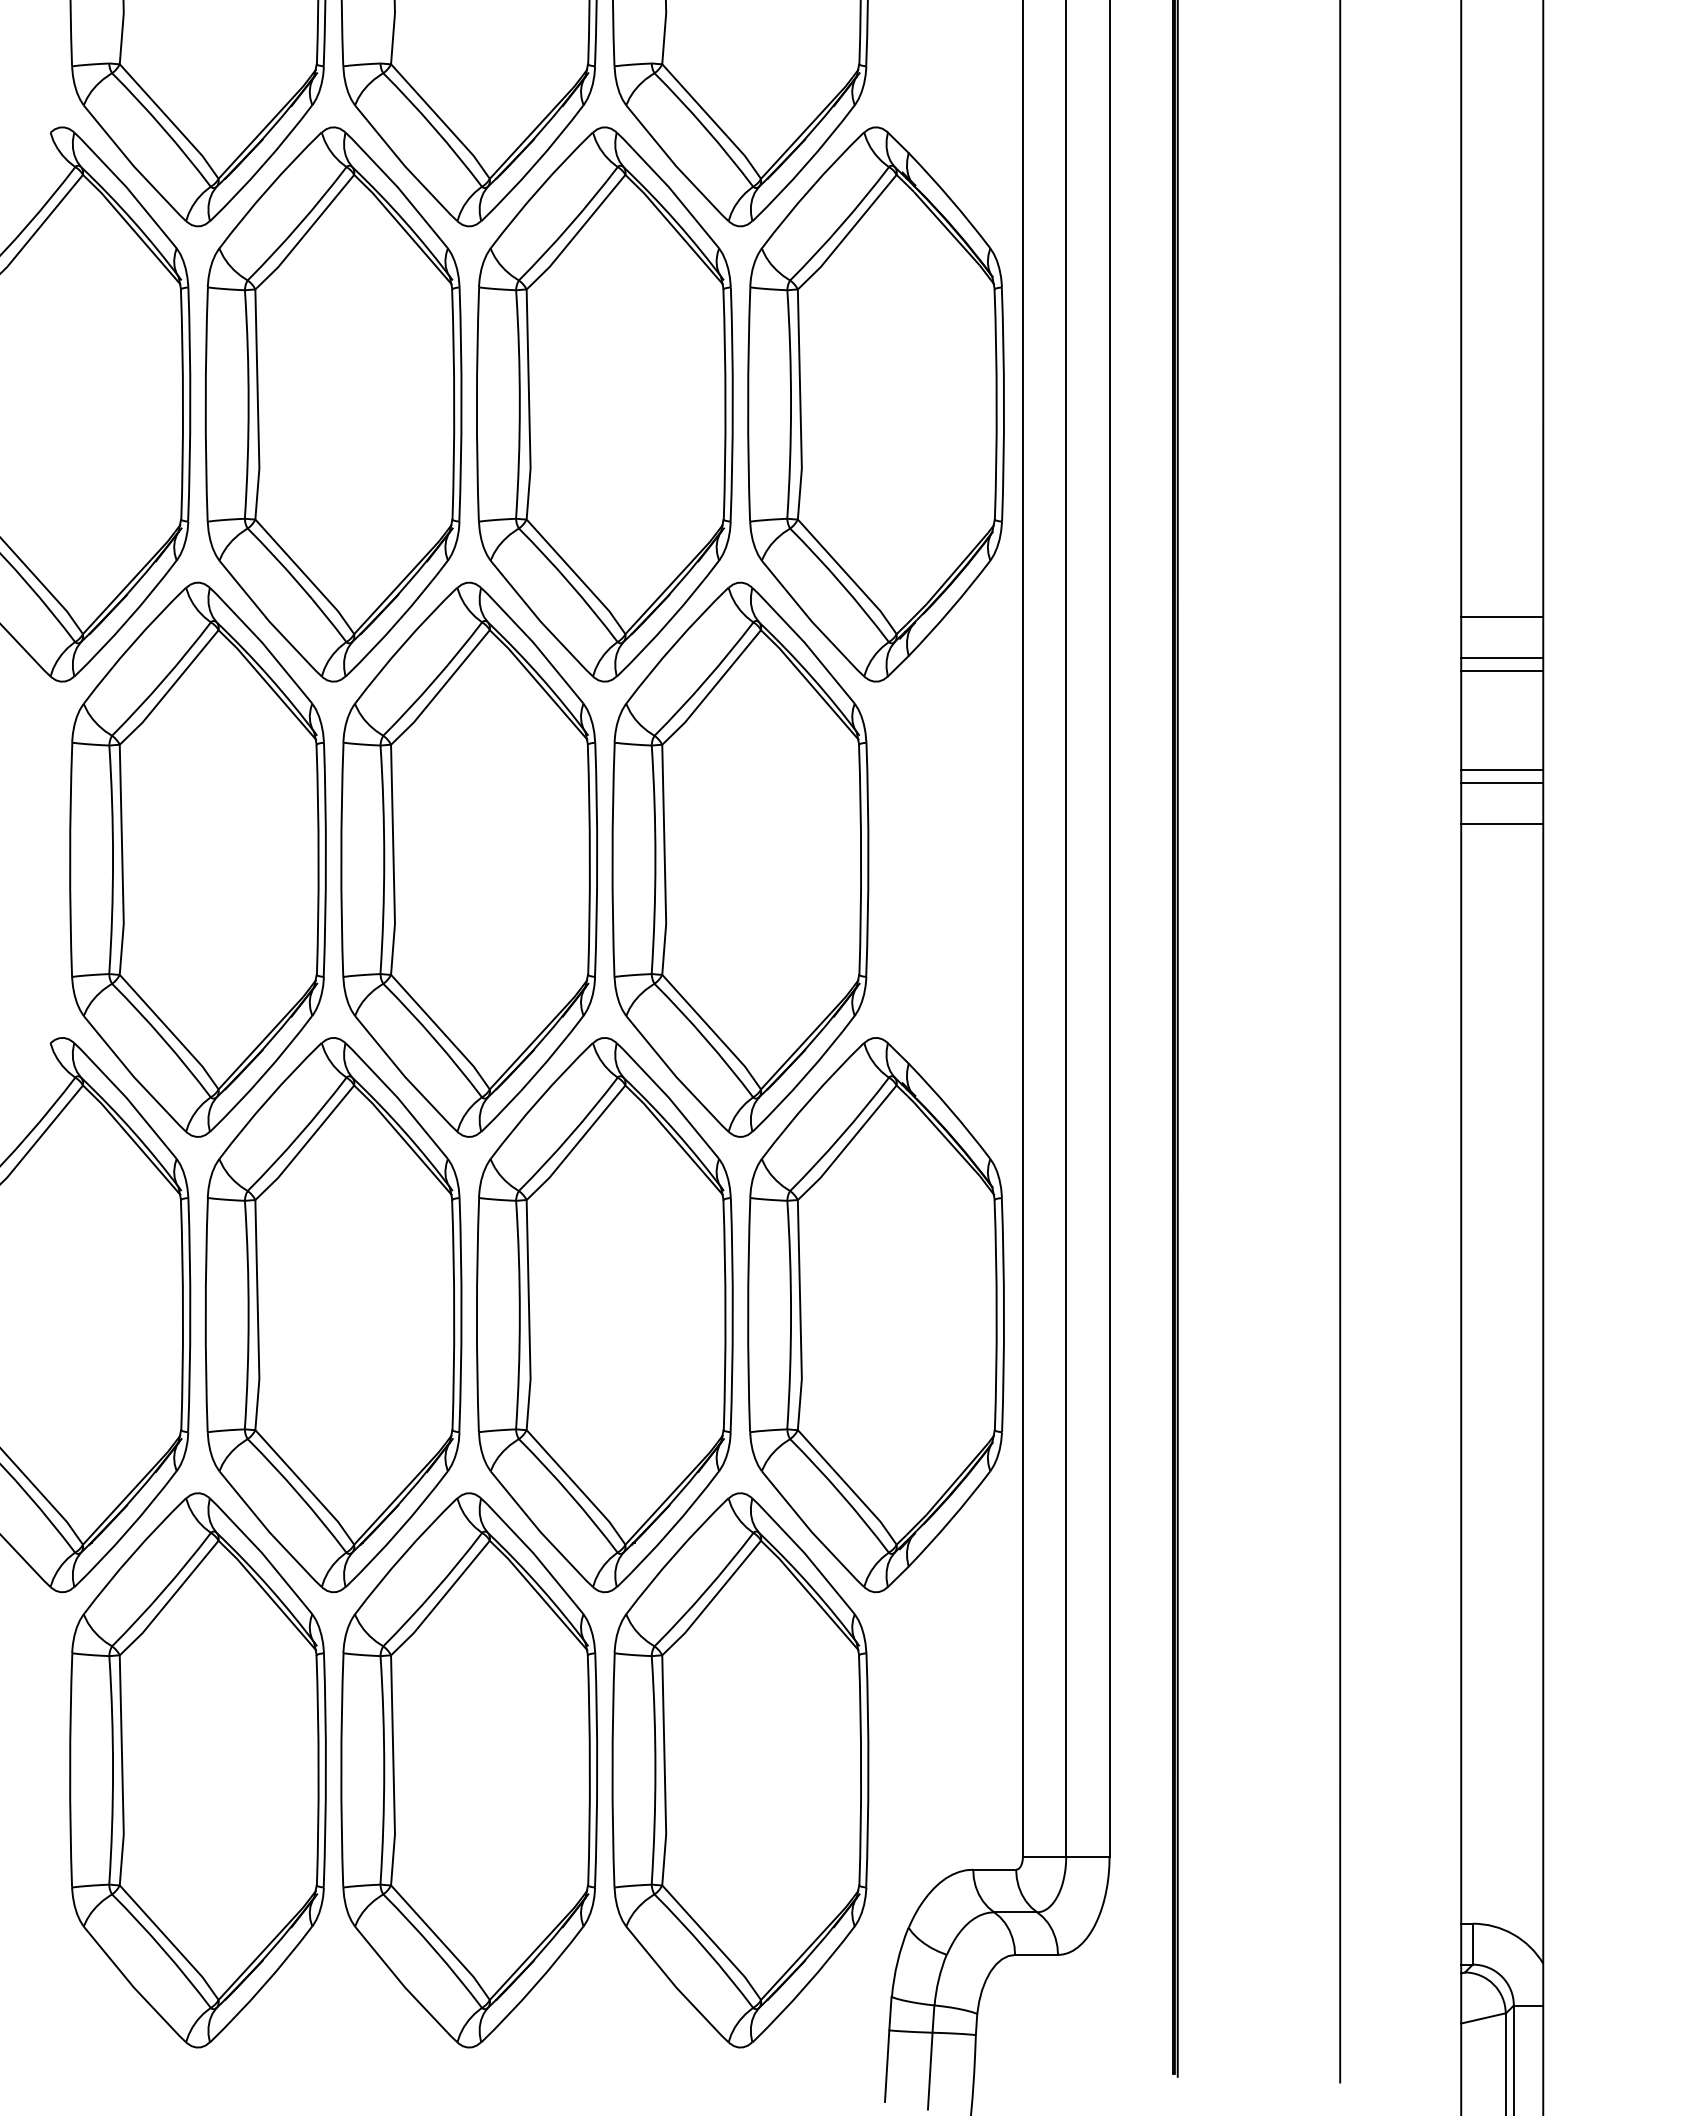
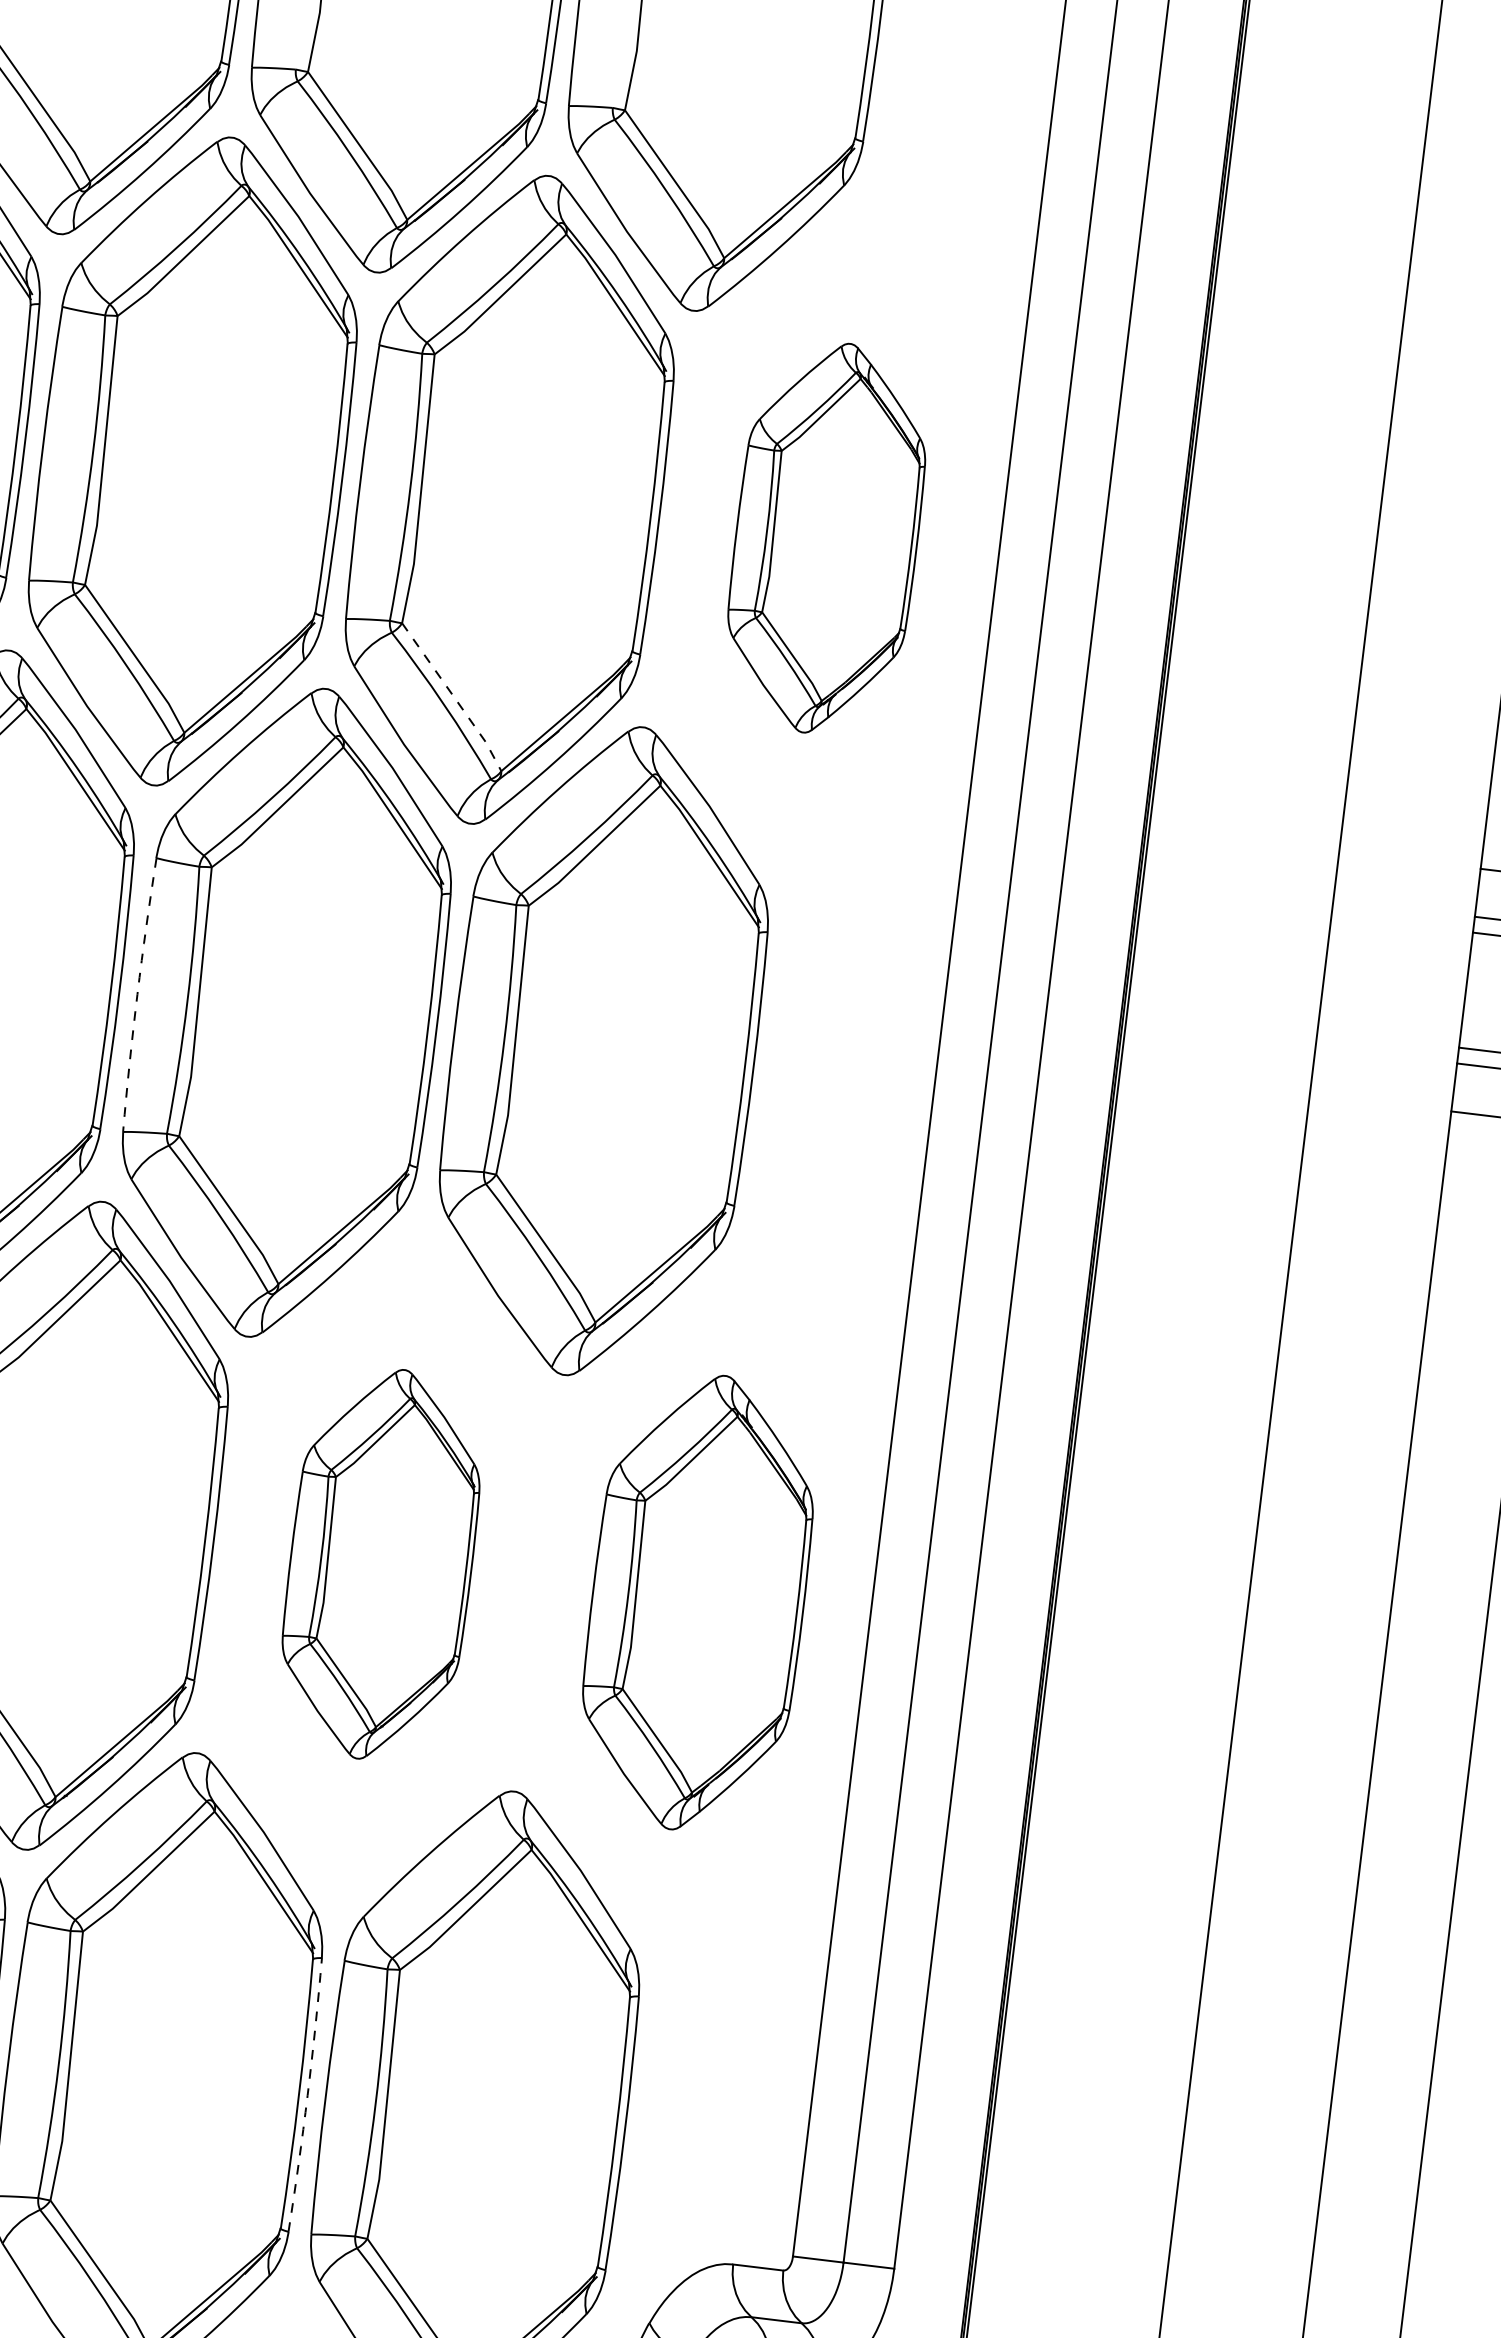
part: (875, 404) -> (826, 538), size x0.6
line: (578, 576) -> (454, 697), solid -> dashed
arc: (341, 859) -> (137, 994), solid -> dashed
part: (604, 1315) -> (380, 1564), size x0.6
part: (875, 1315) -> (697, 1602), size x0.7
arc: (597, 1770) -> (307, 2095), solid -> dashed

